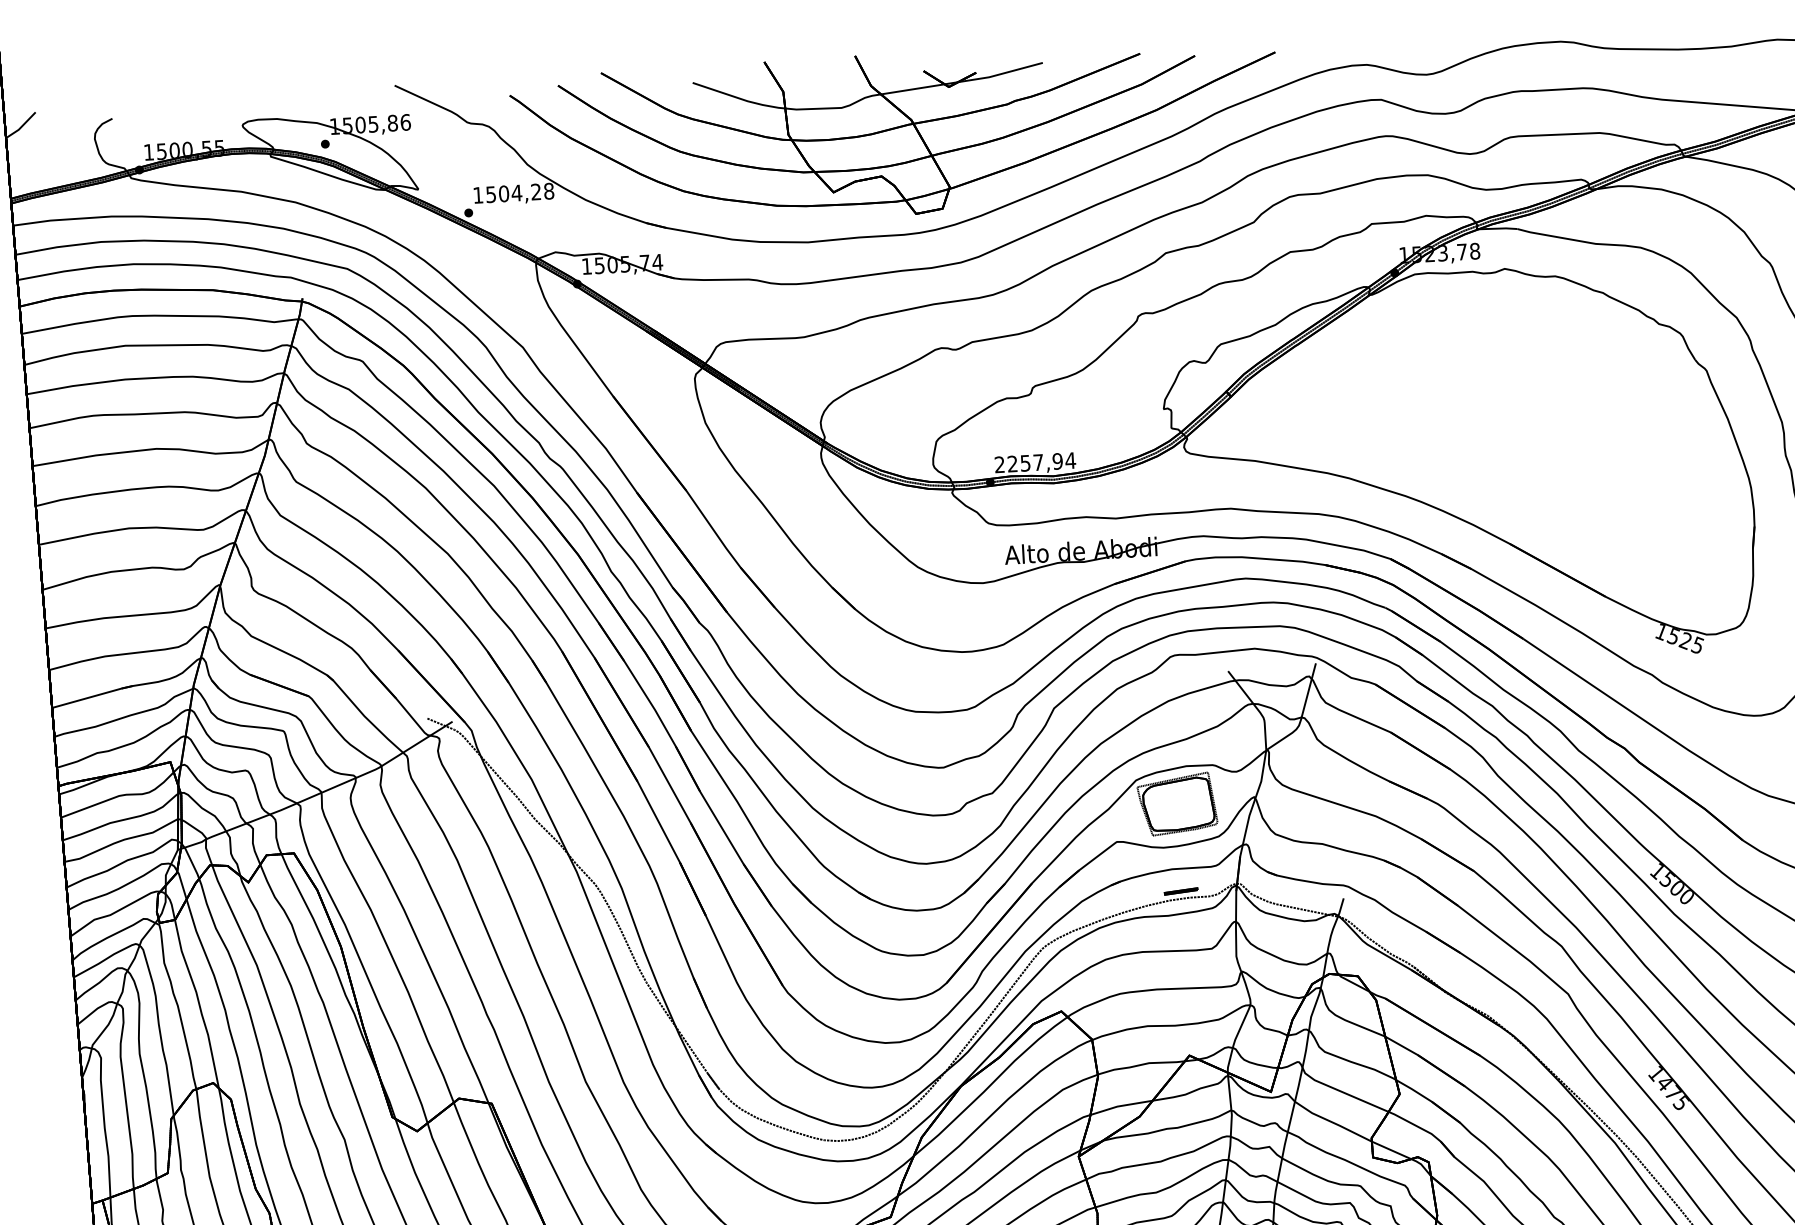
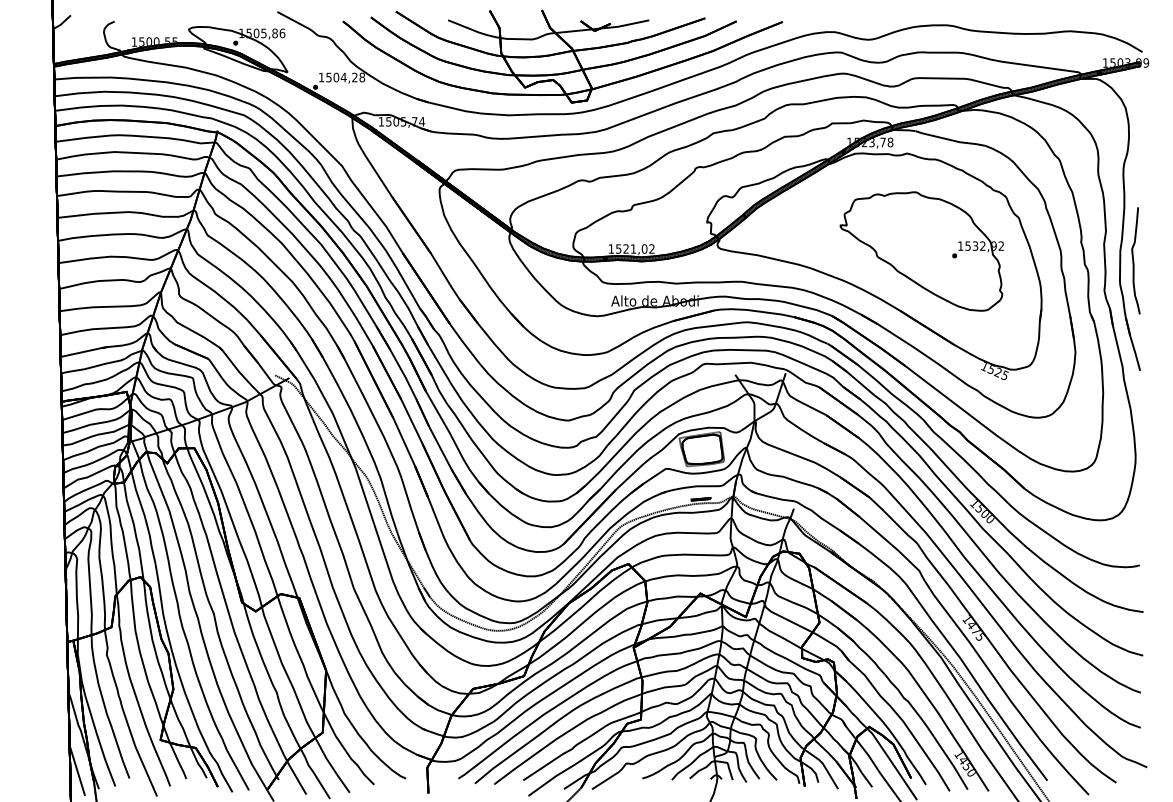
part: (1539, 437) -> (921, 251), added
text: (1034, 461) -> (631, 248), 2257,94 -> 1521,02

